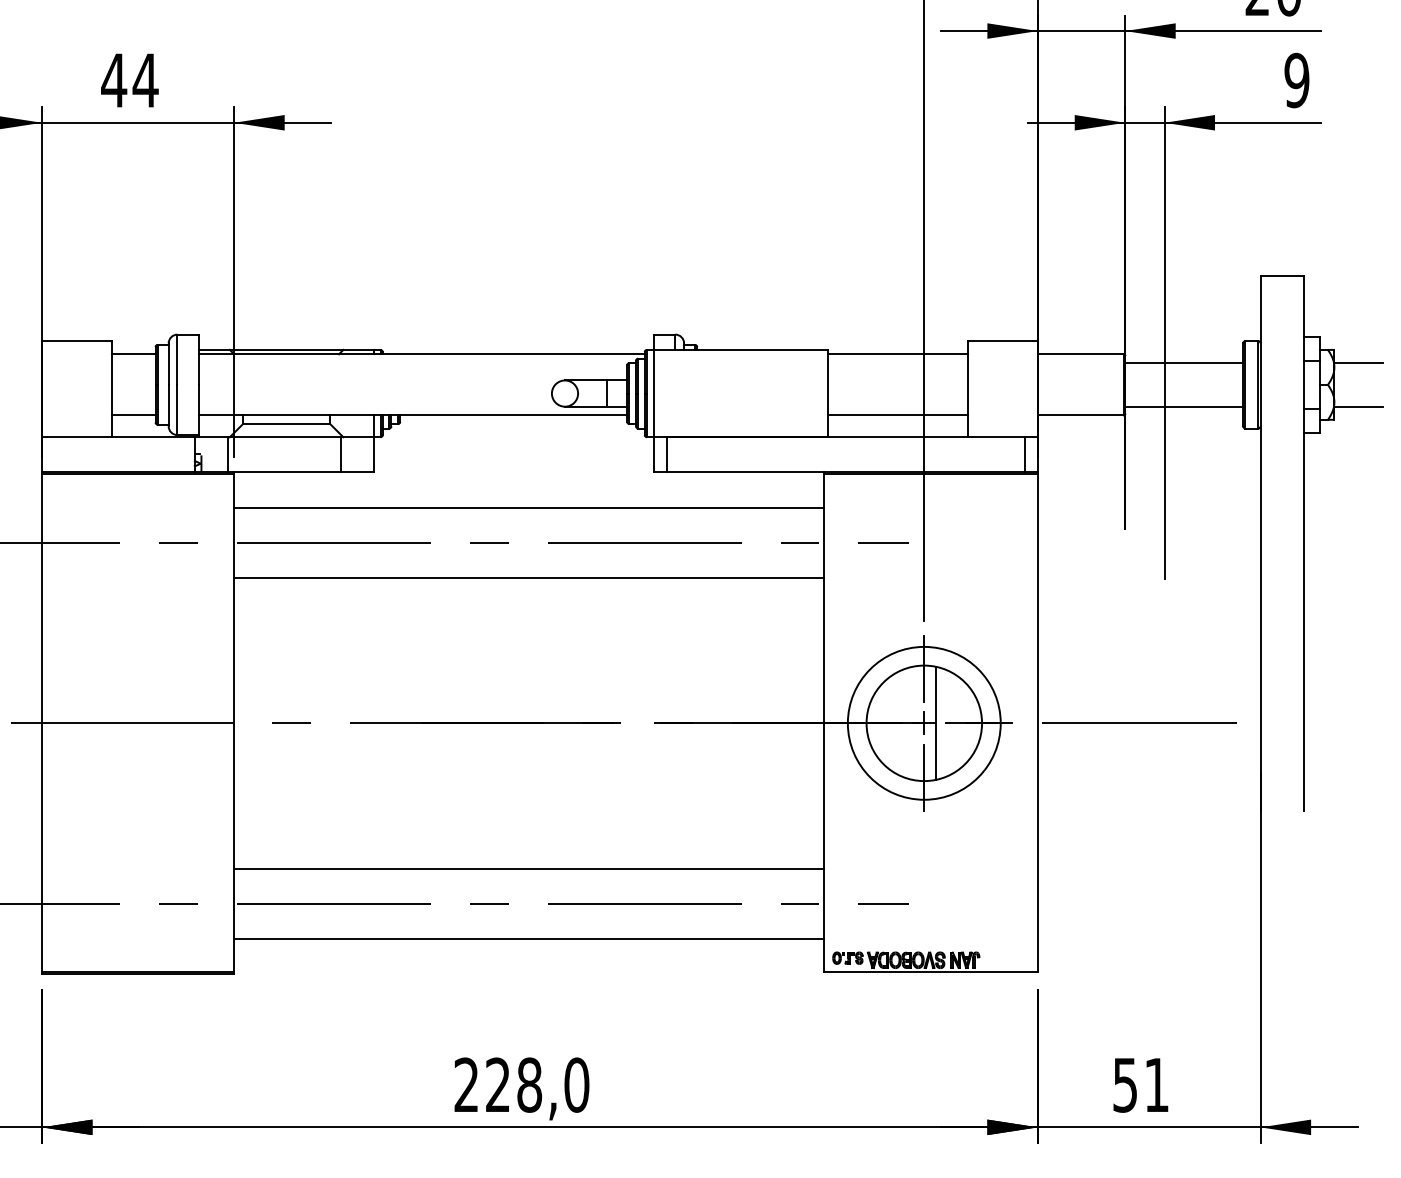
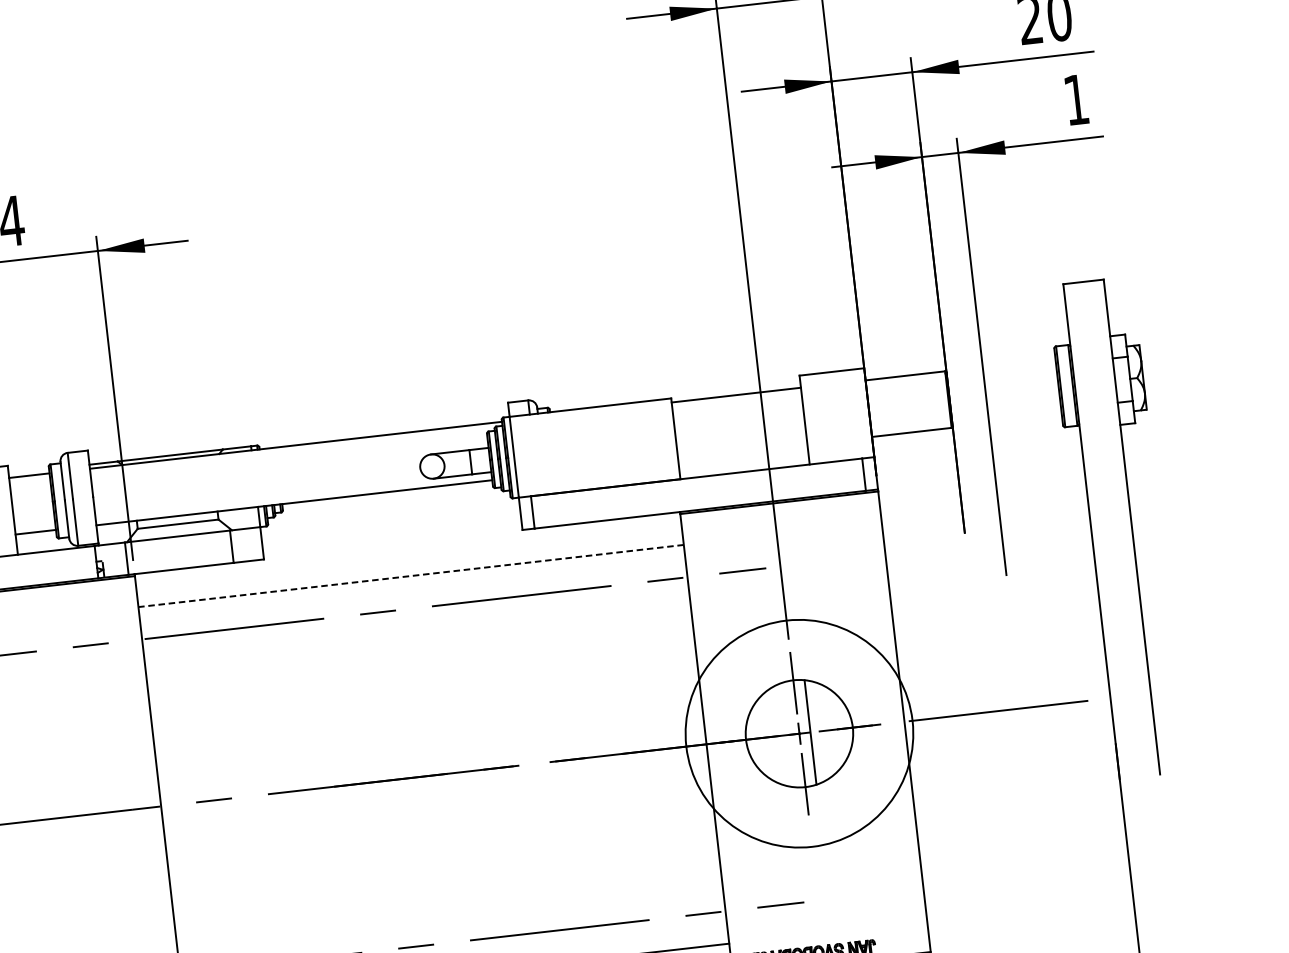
text: (1296, 80) -> (1075, 99), 9 -> 1
line: (1184, 363) -> (1002, 373), removed
line: (1358, 363) -> (1163, 355), removed
line: (1184, 406) -> (1006, 413), removed
line: (1358, 406) -> (1167, 394), removed
line: (897, 415) -> (742, 451), removed
line: (529, 507) -> (411, 575), solid -> dashed
line: (528, 577) -> (418, 640), removed
circle: (923, 722) -> (798, 733), size x1.6
line: (528, 869) -> (448, 910), removed

